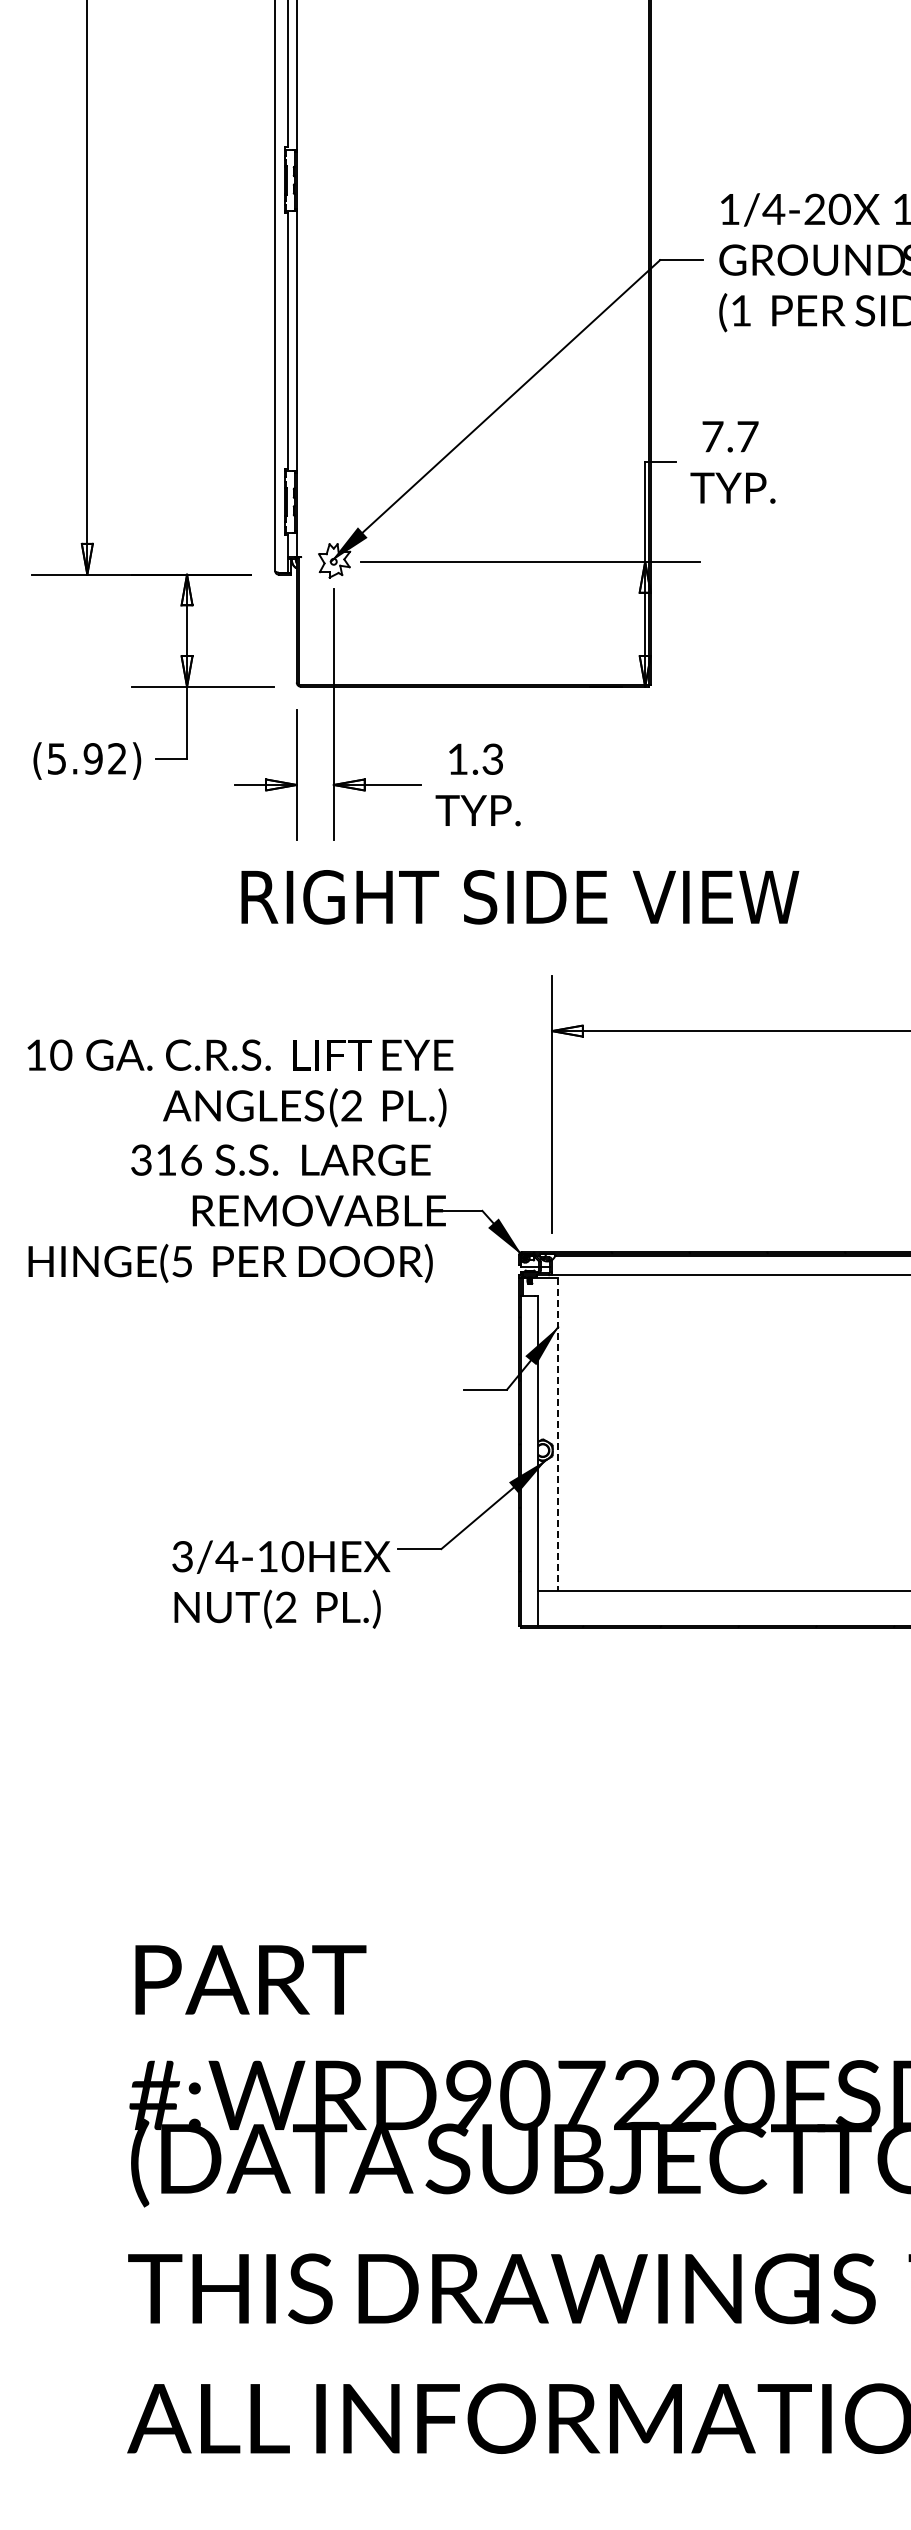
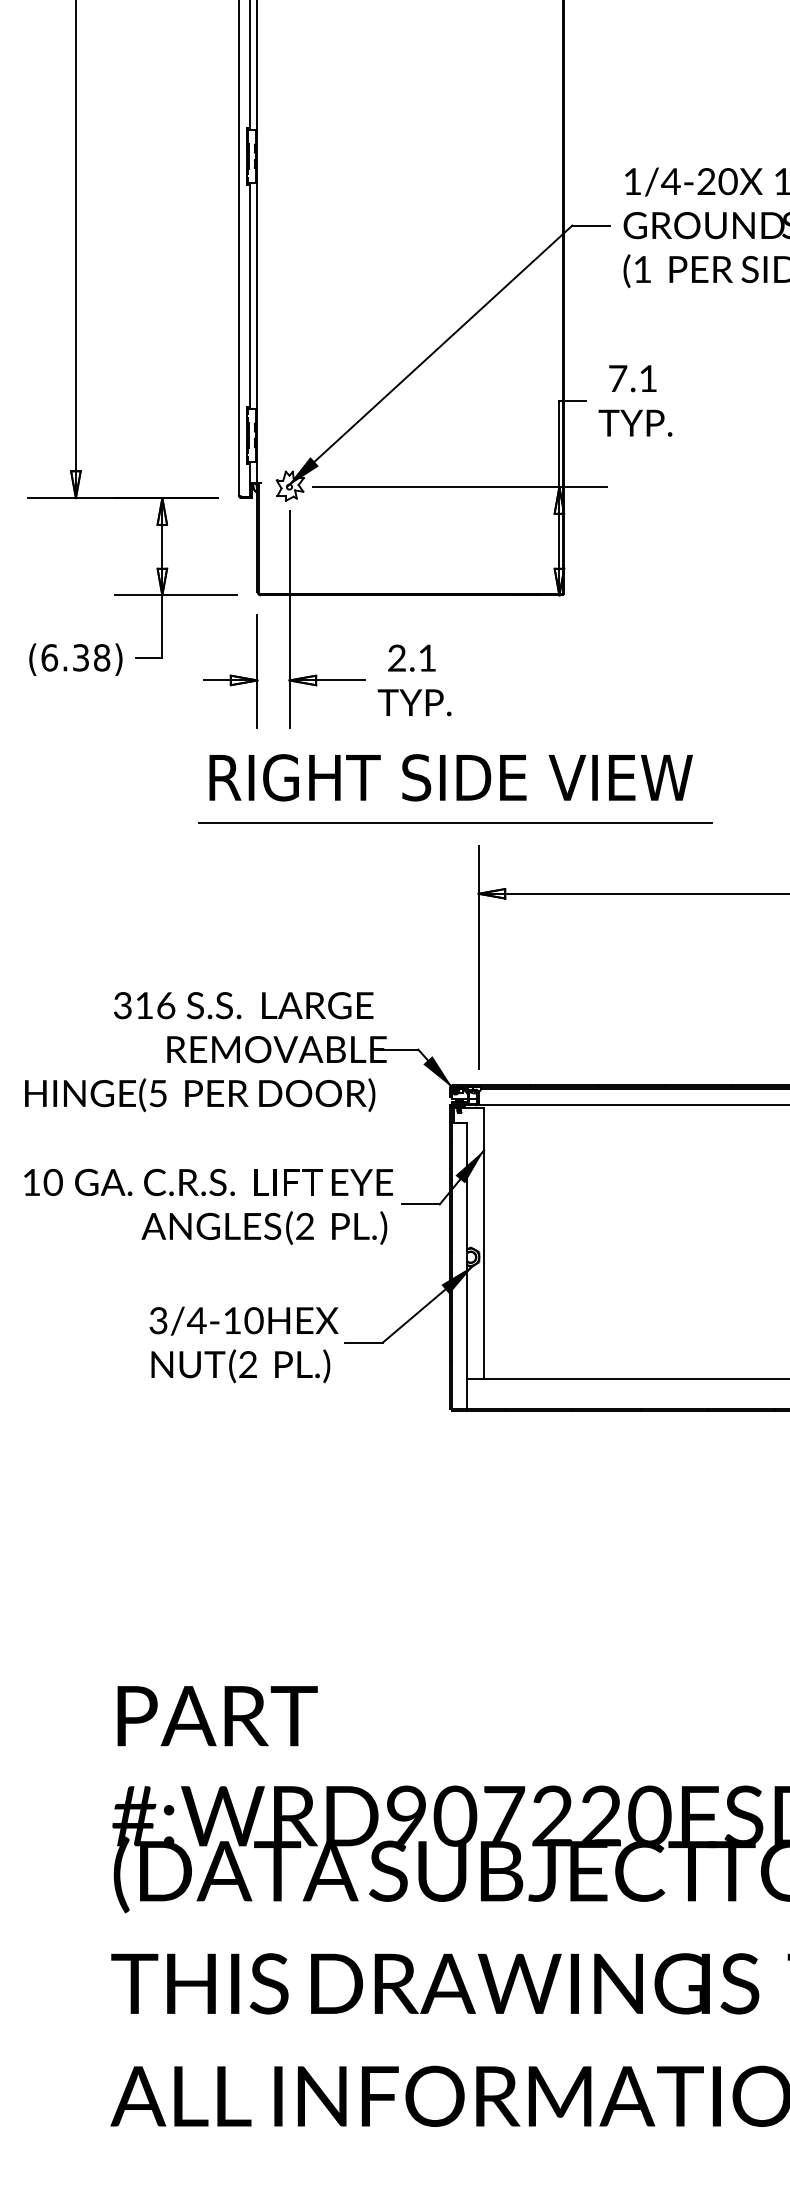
text: (747, 436) -> (648, 378), 7.7 -> 7.1
text: (86, 758) -> (75, 657), (5.92) -> (6.38)
text: (474, 758) -> (411, 657), 1.3 -> 2.1
line: (525, 949) -> (455, 823), added
text: (240, 1083) -> (208, 1207), moved
line: (558, 1434) -> (484, 1243), dashed -> solid
text: (281, 1584) -> (244, 1344), moved

